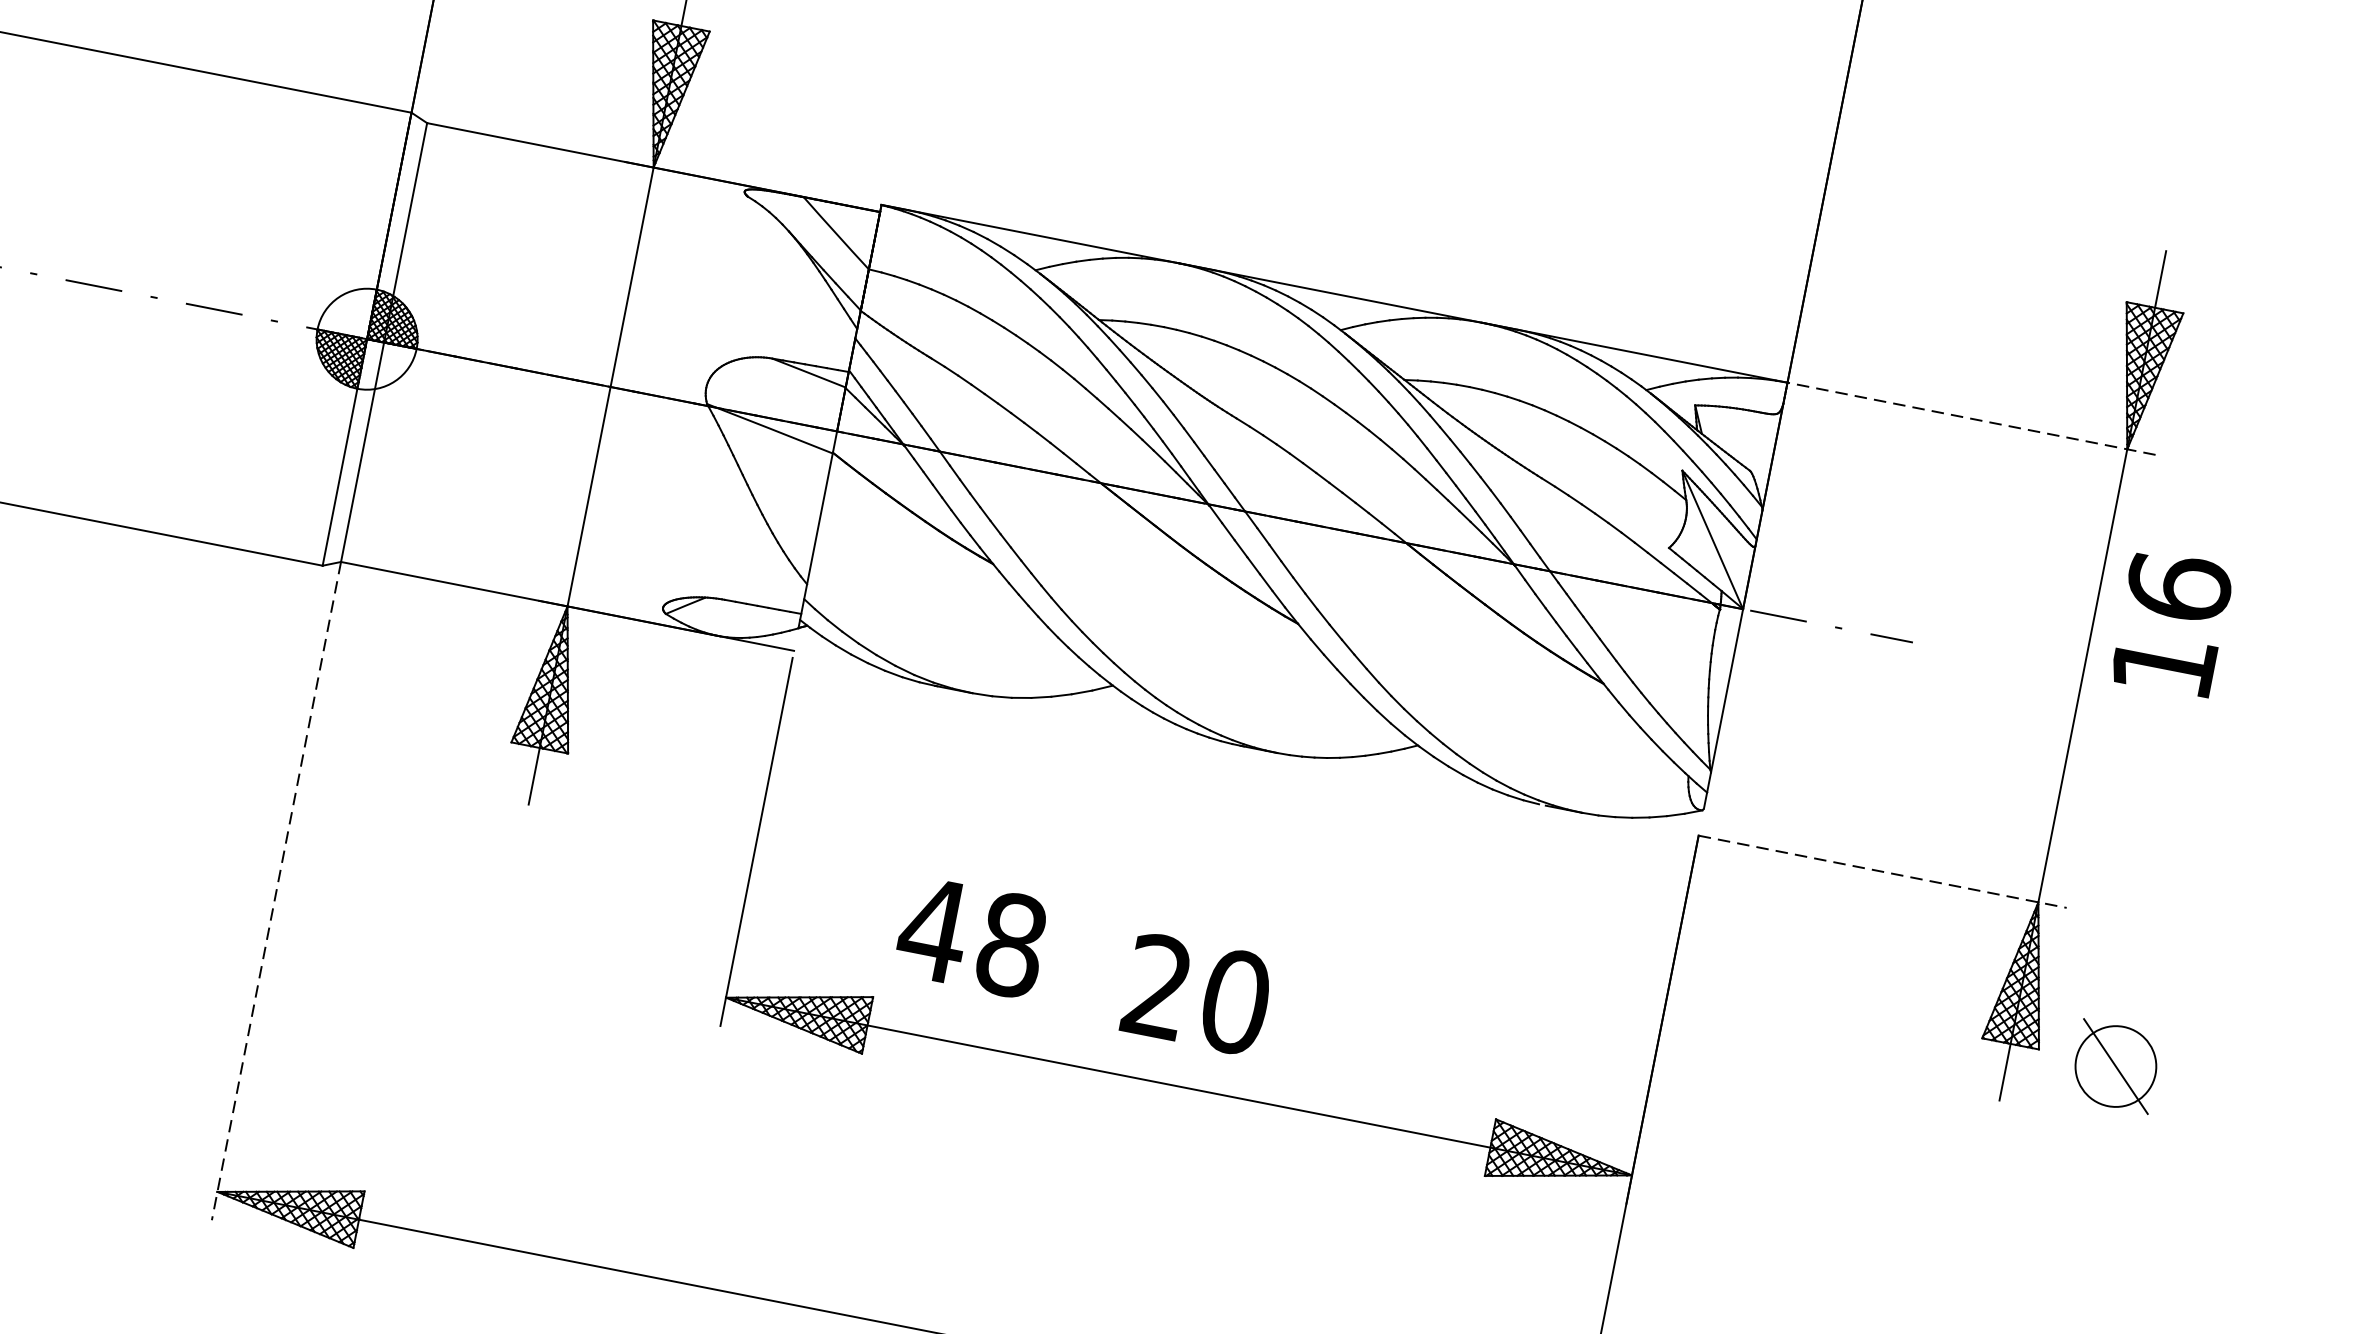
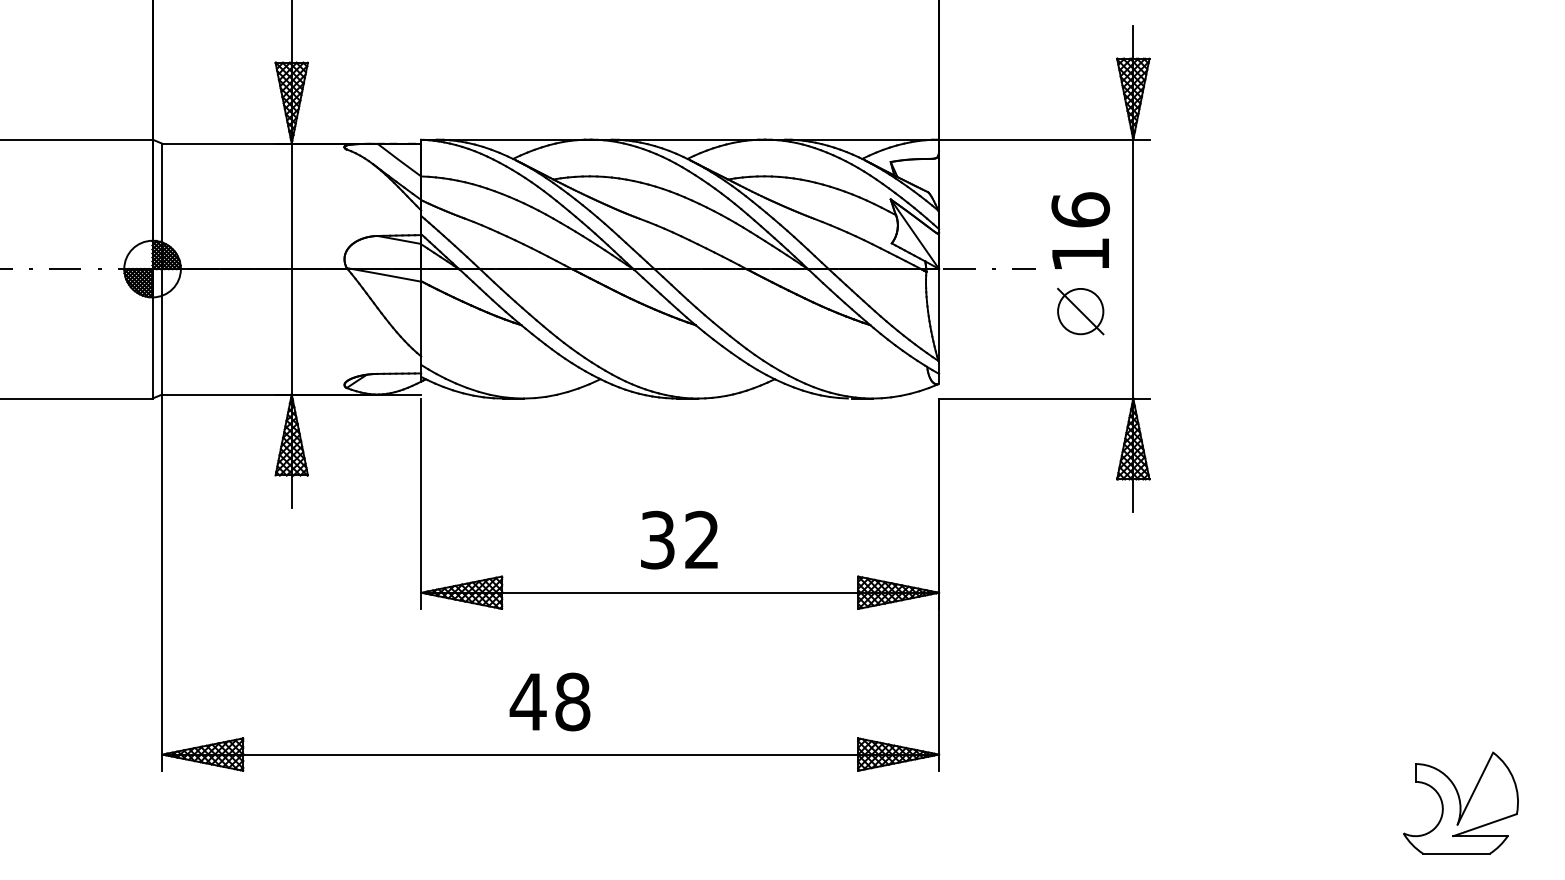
line: (1970, 418) -> (1043, 139), dashed -> solid
text: (2171, 623) -> (1080, 230), moved
line: (1883, 871) -> (1044, 398), dashed -> solid
line: (276, 892) -> (162, 583), dashed -> solid
text: (971, 936) -> (549, 701), moved
text: (1196, 993) -> (679, 539), 20 -> 32
part: (2115, 1066) -> (1080, 311), moved

